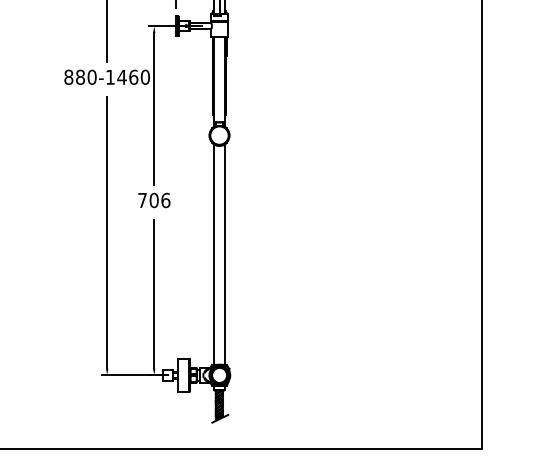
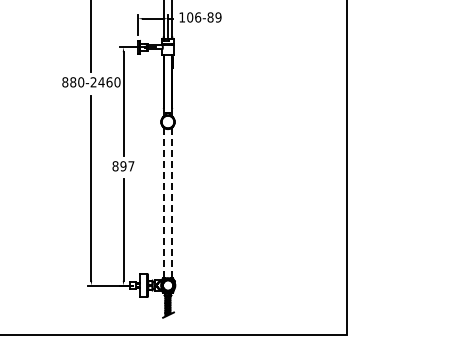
text: (110, 77) -> (93, 82), 880-1460 -> 880-2460
text: (154, 200) -> (123, 166), 706 -> 897
line: (226, 253) -> (172, 202), solid -> dashed
line: (212, 255) -> (163, 203), solid -> dashed

